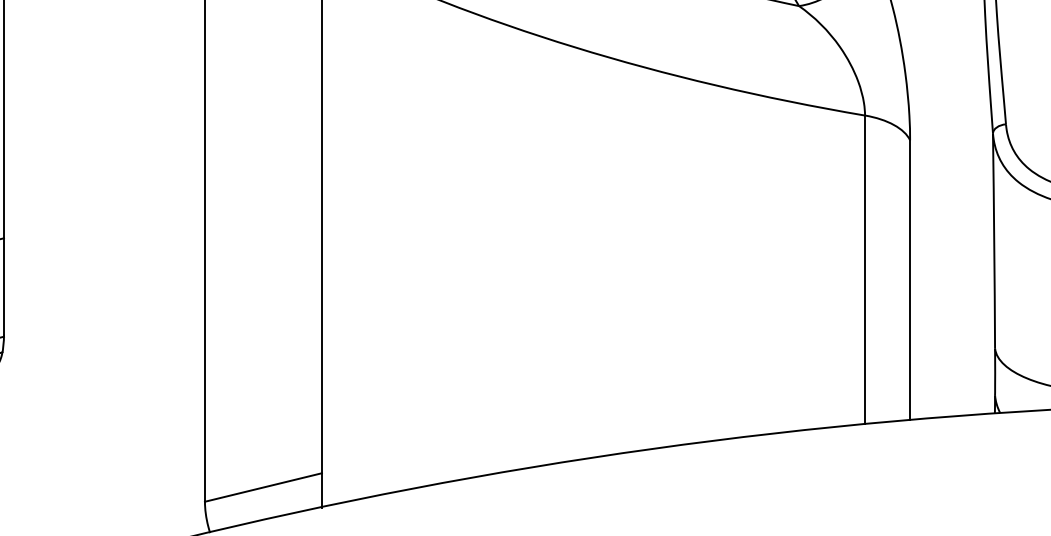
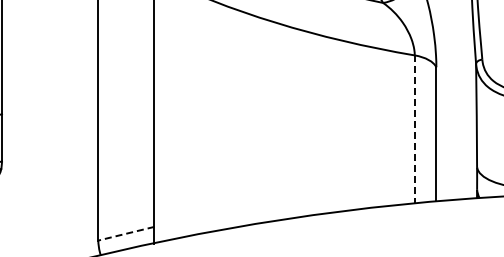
line: (864, 270) -> (414, 129), solid -> dashed
line: (263, 487) -> (126, 233), solid -> dashed

